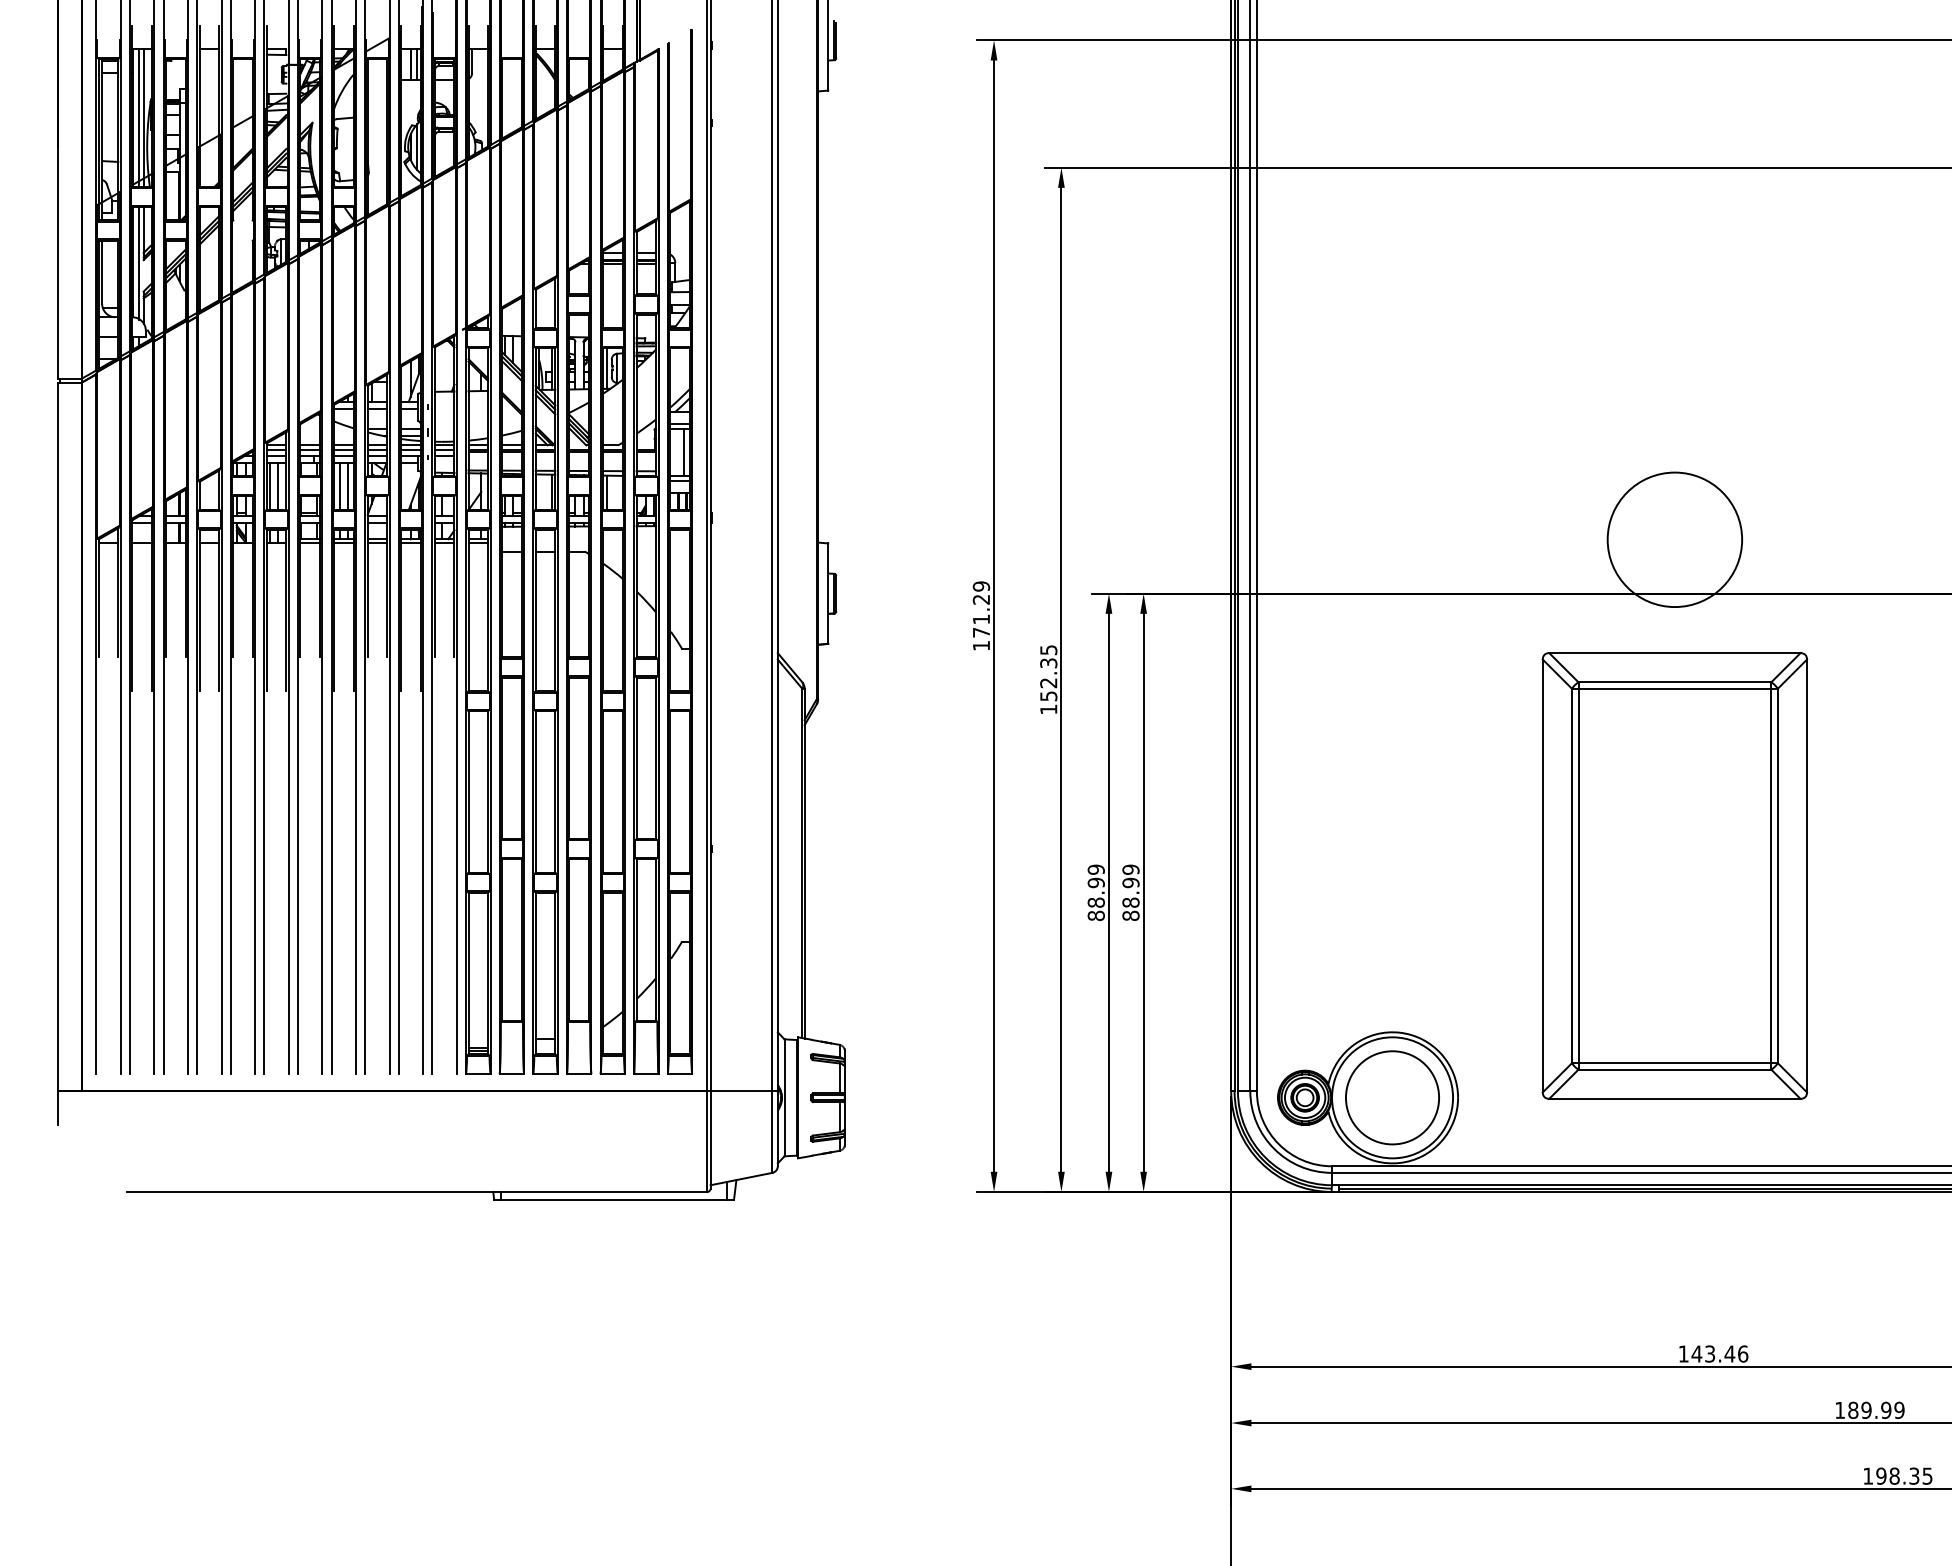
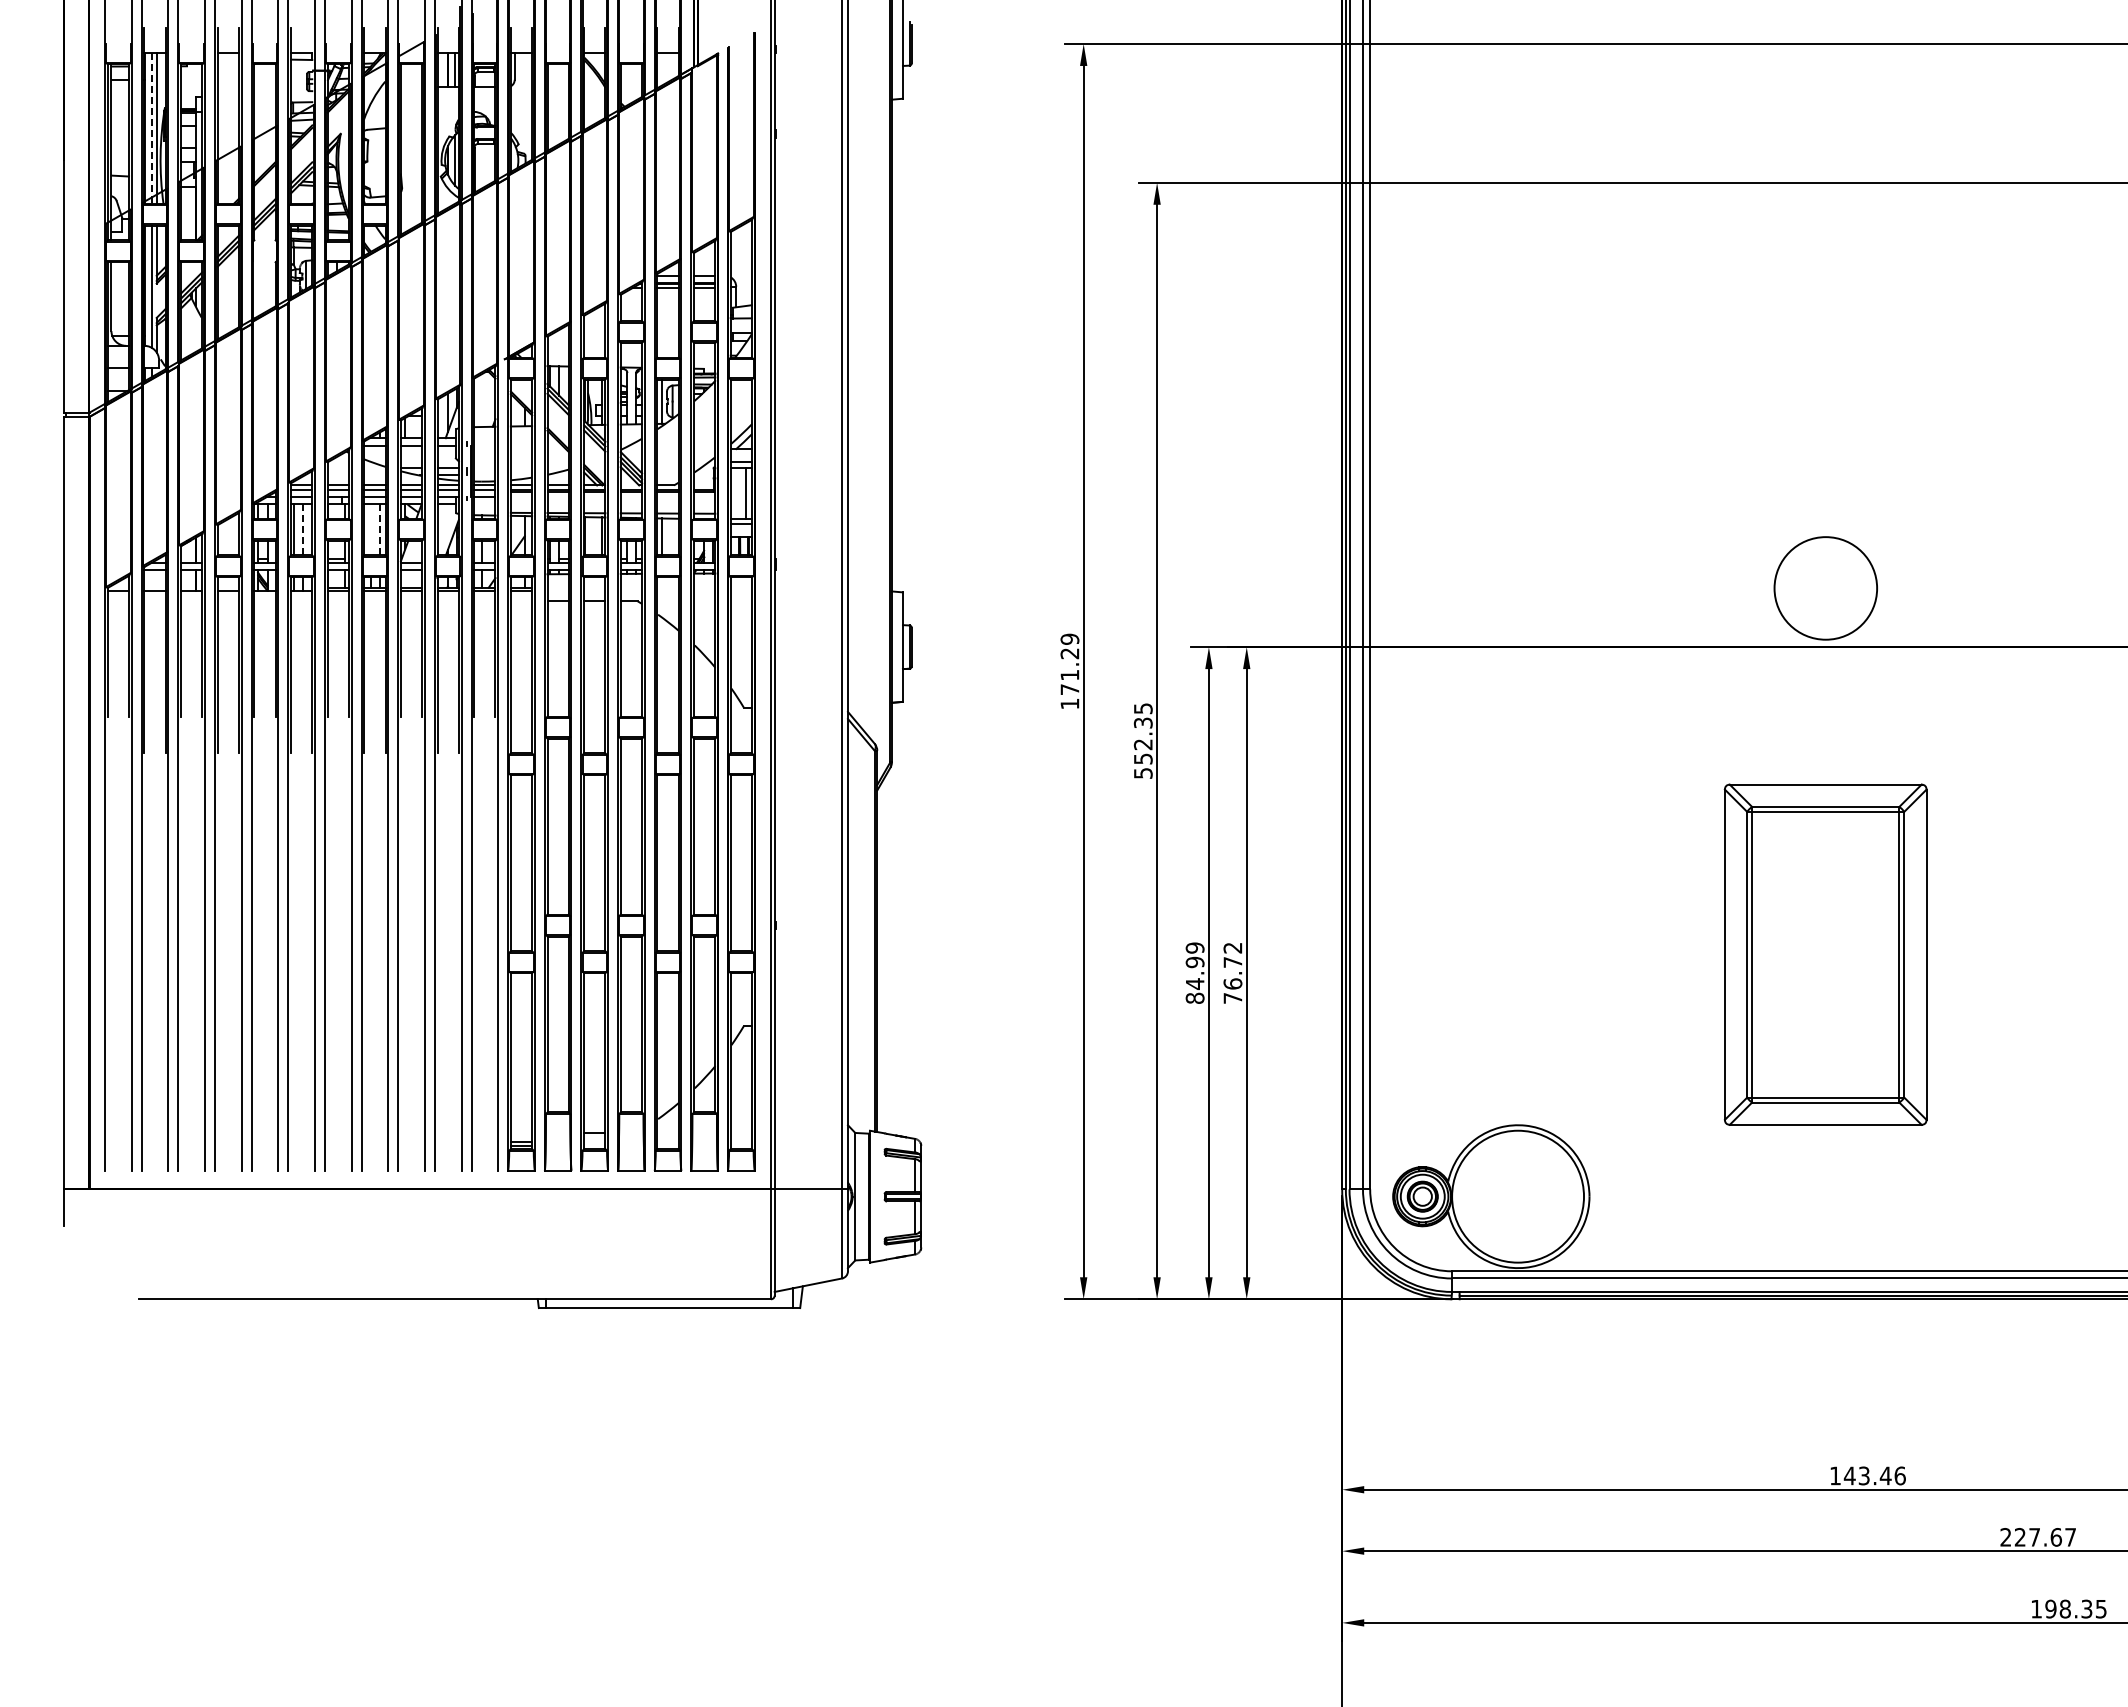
line: (139, 118) -> (152, 129), solid -> dashed
line: (277, 485) -> (302, 529), solid -> dashed
line: (339, 485) -> (370, 529), removed
line: (348, 485) -> (379, 529), solid -> dashed
circle: (1674, 539) -> (1825, 588), size x0.7
text: (1048, 709) -> (1143, 773), 152.35 -> 552.35
part: (1674, 875) -> (1825, 954), size x0.7
text: (1130, 892) -> (1232, 972), 88.99 -> 76.72
text: (1095, 903) -> (1194, 984), 88.99 -> 84.99
circle: (1392, 1097) -> (1517, 1196), removed
text: (1870, 1410) -> (2038, 1537), 189.99 -> 227.67

